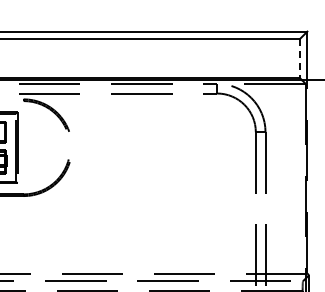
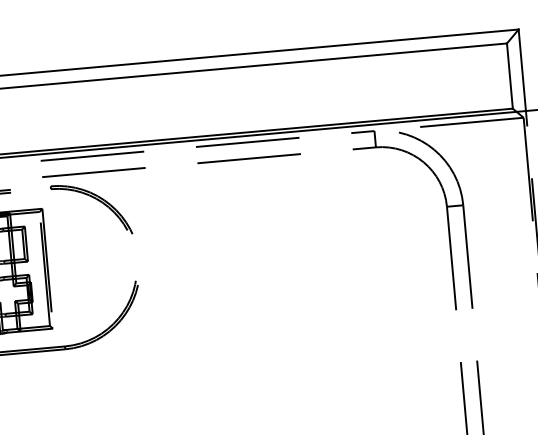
line: (299, 59) -> (509, 77), dashed -> solid

